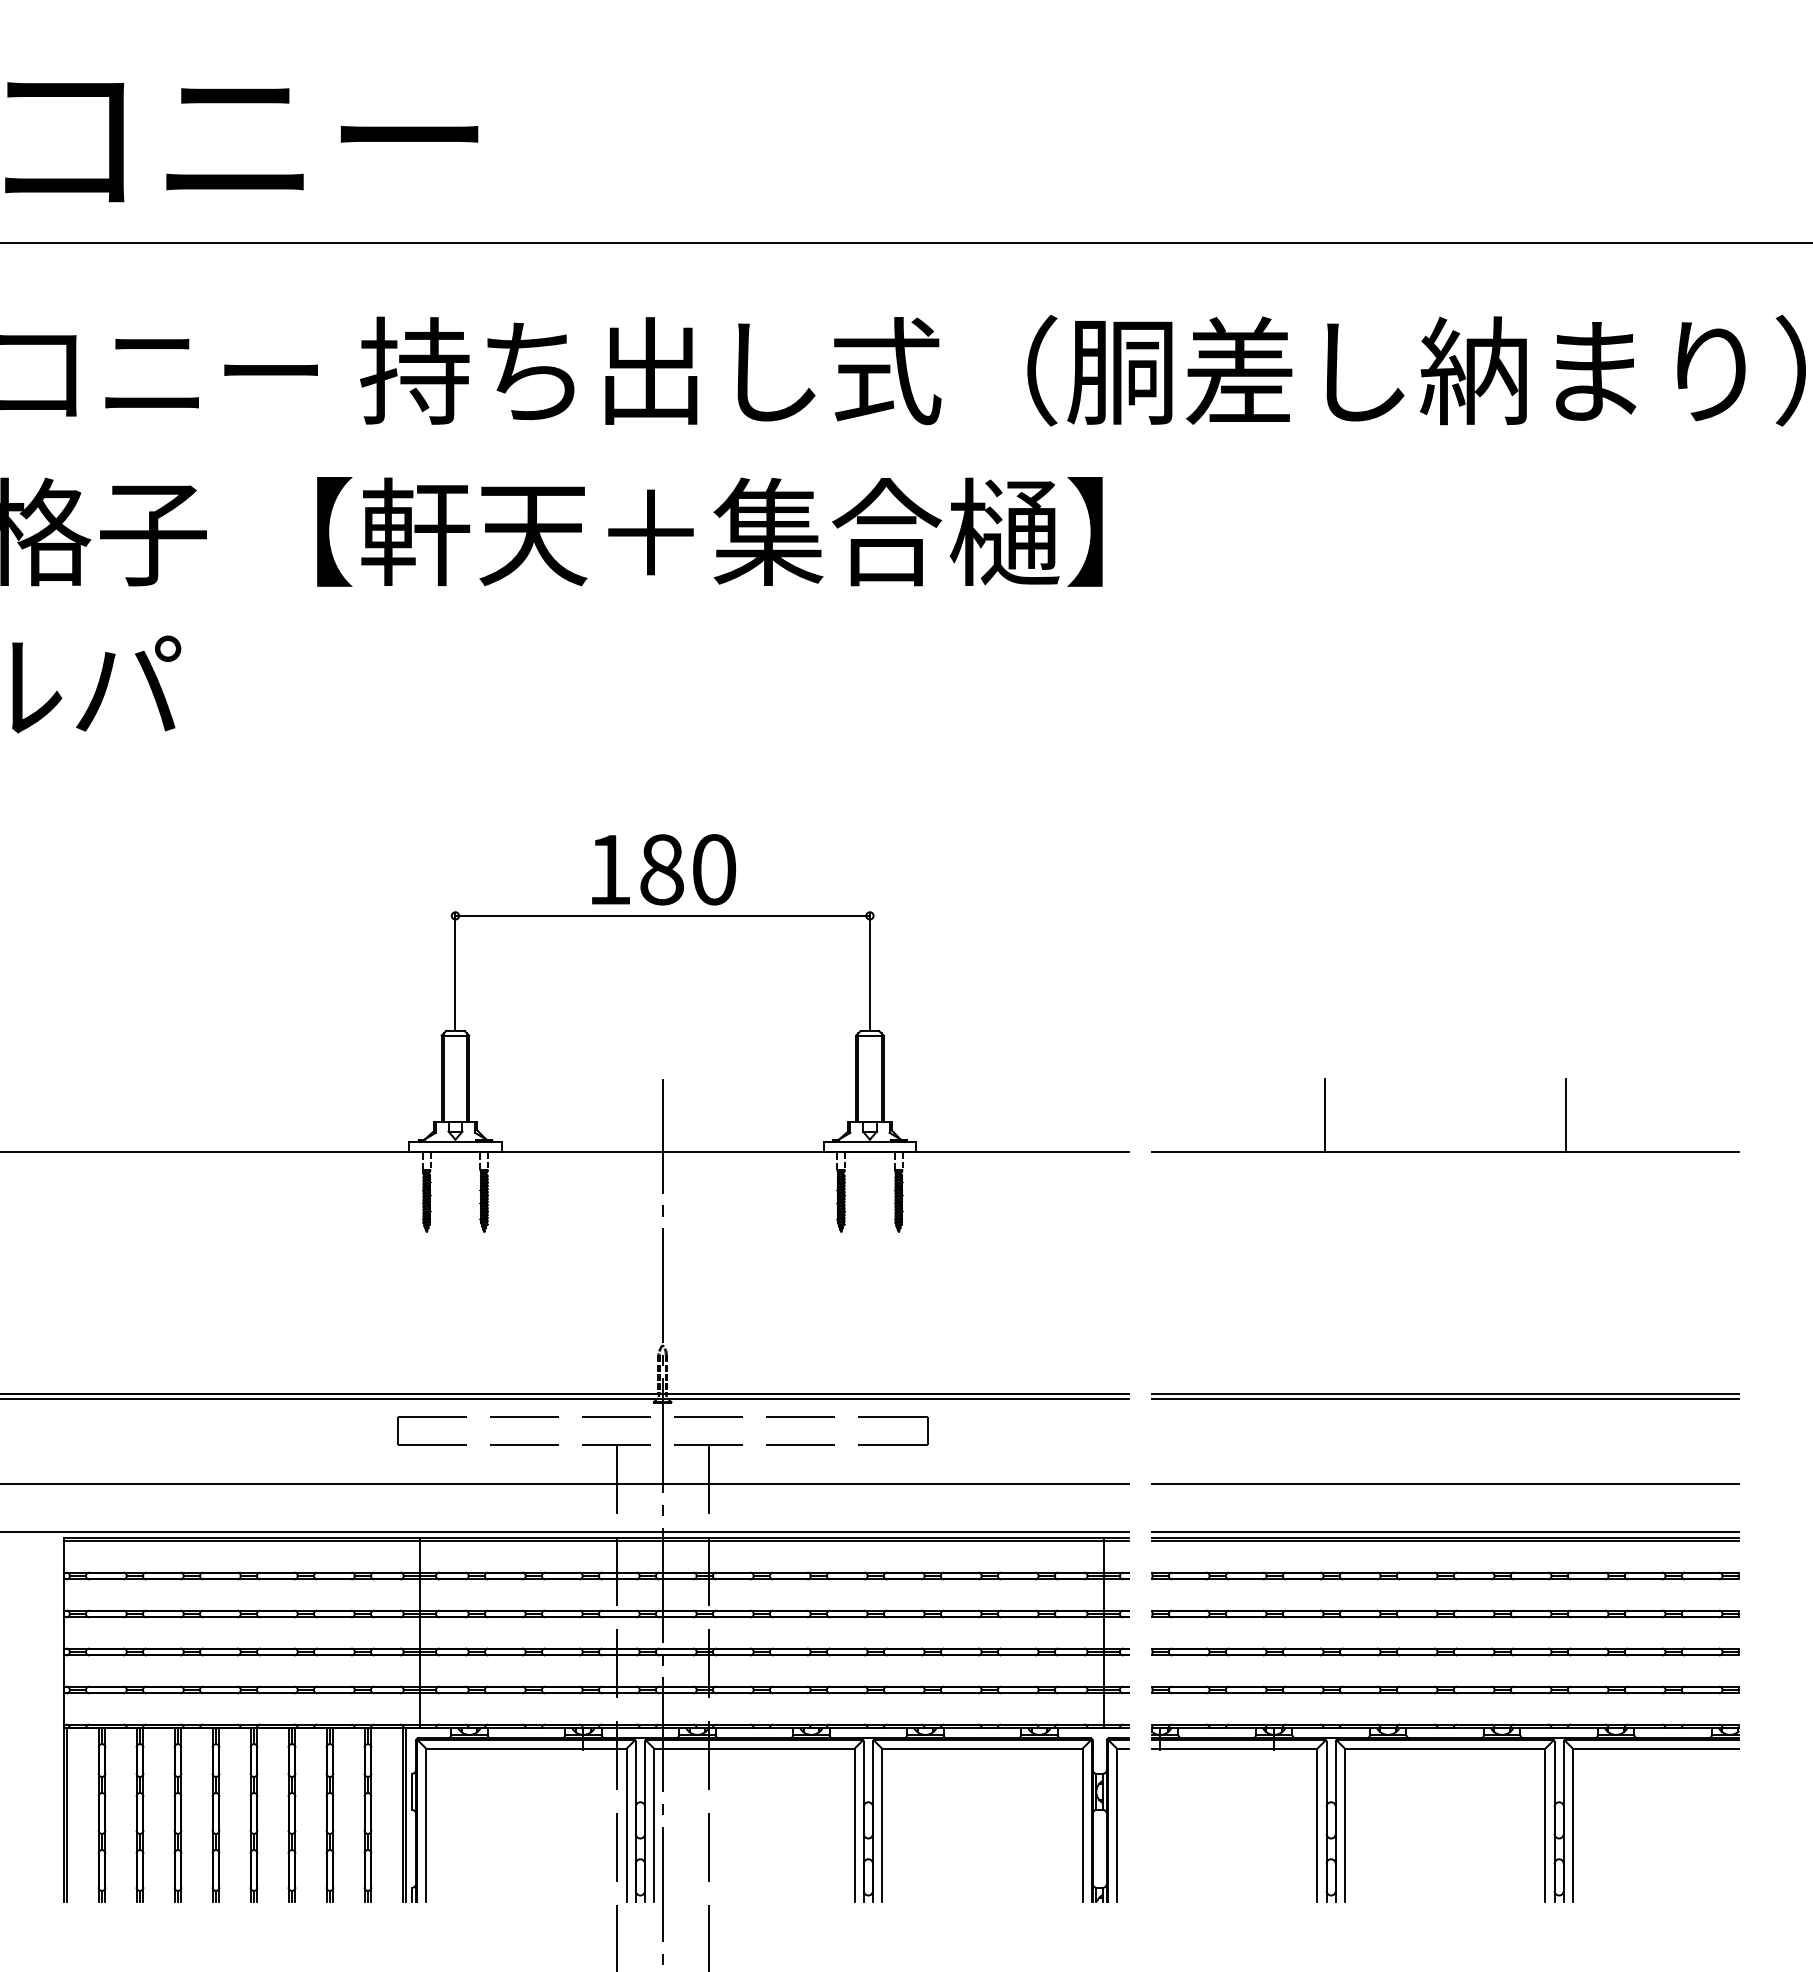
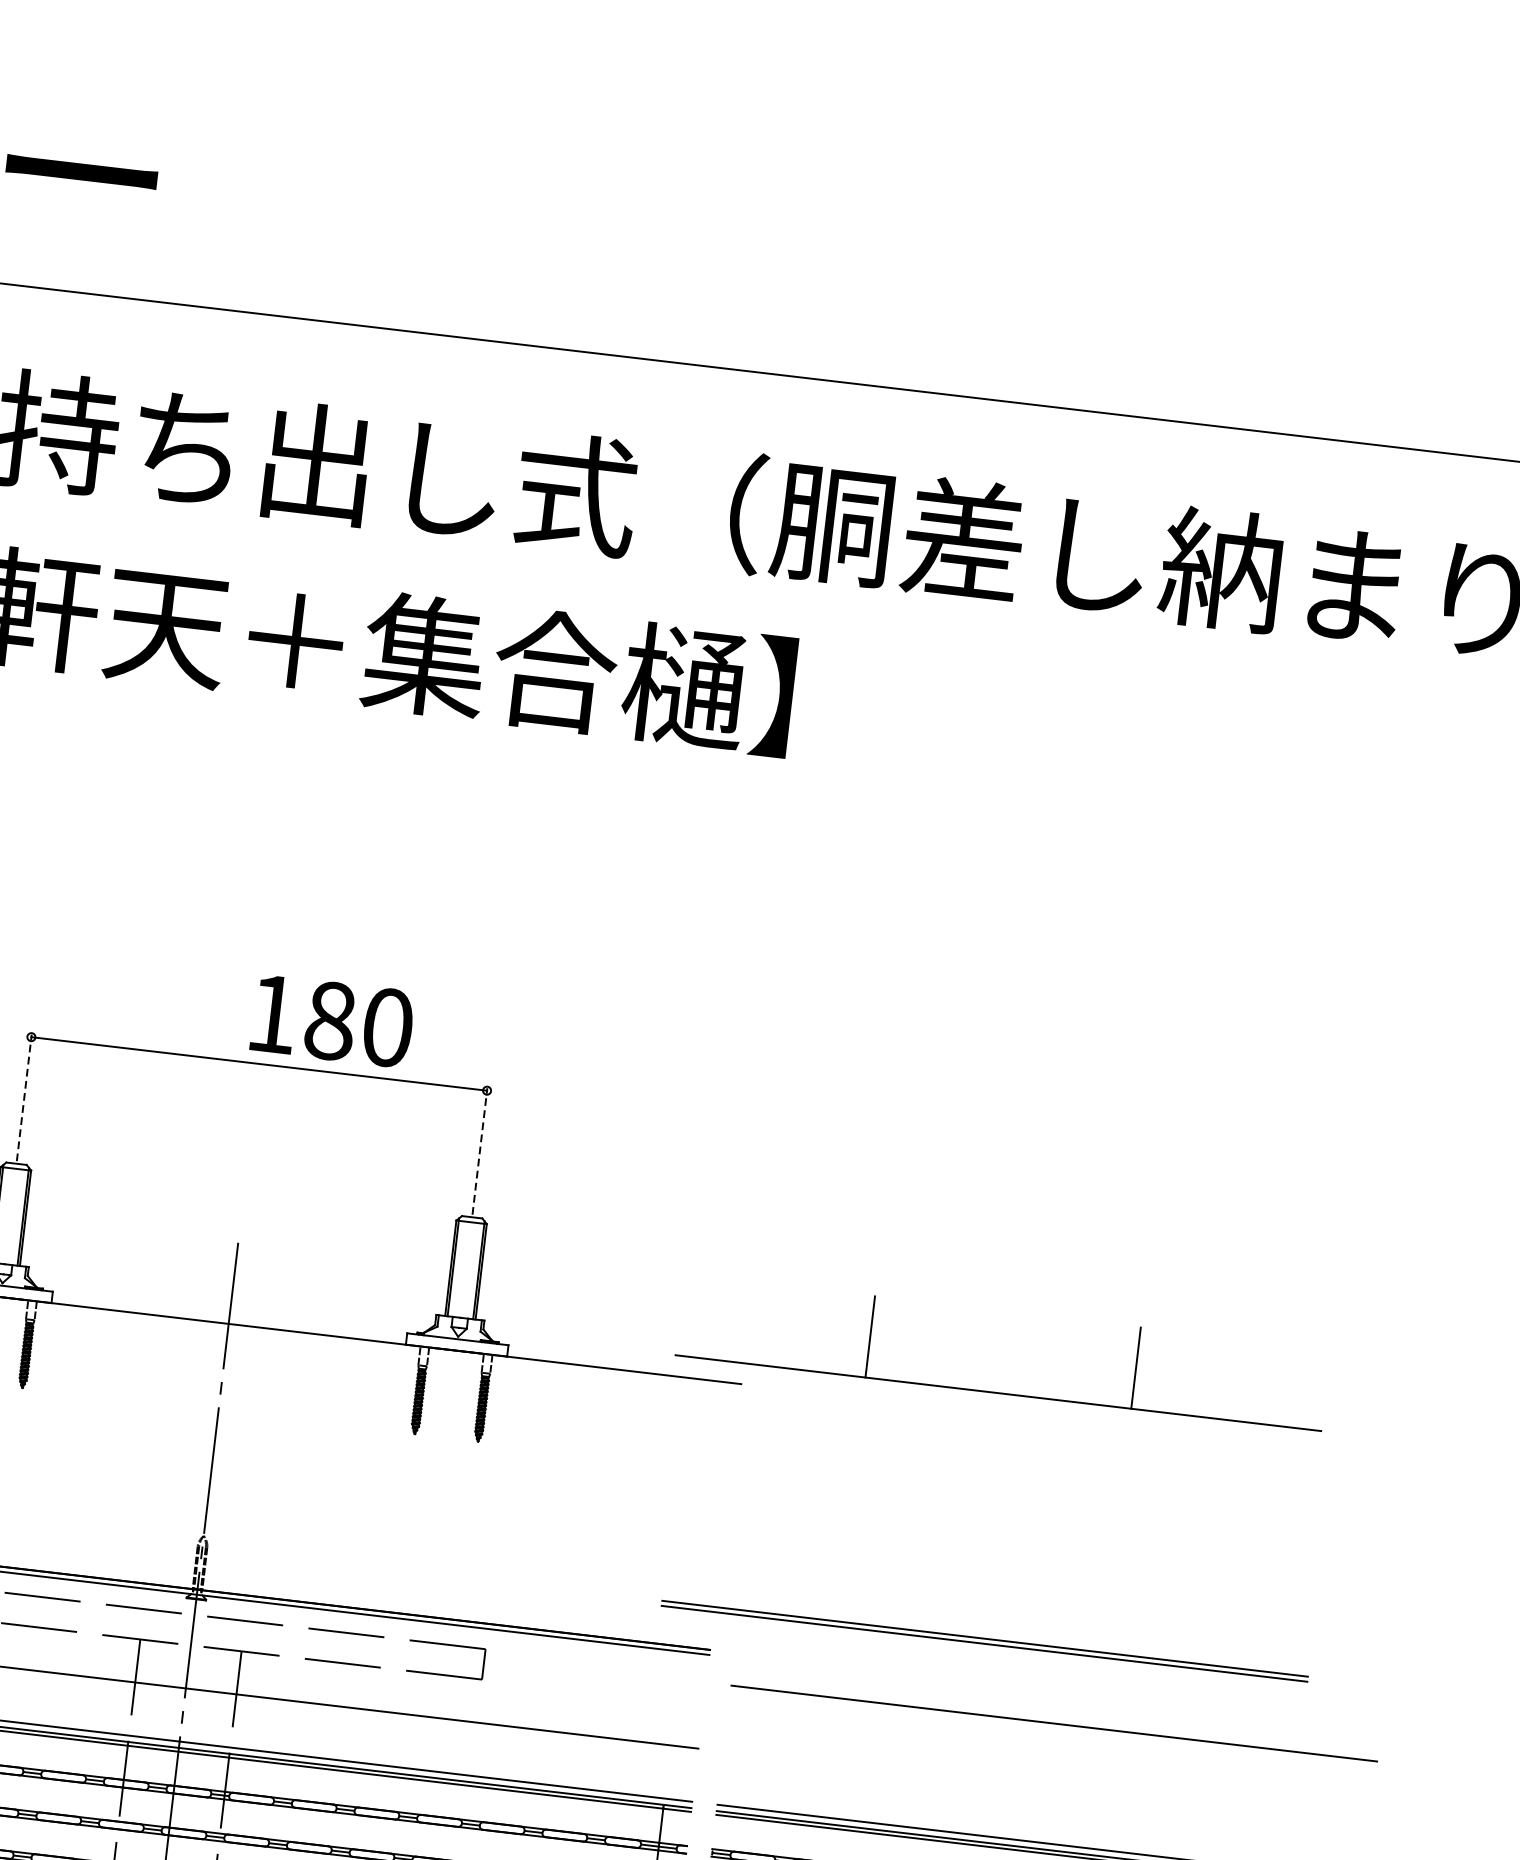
text: (663, 869) -> (332, 1020), moved
line: (455, 971) -> (24, 1098), solid -> dashed
line: (869, 971) -> (479, 1151), solid -> dashed
part: (1445, 1151) -> (998, 1392), moved
part: (1445, 1396) -> (984, 1641), moved
line: (1445, 1483) -> (1054, 1723), moved

